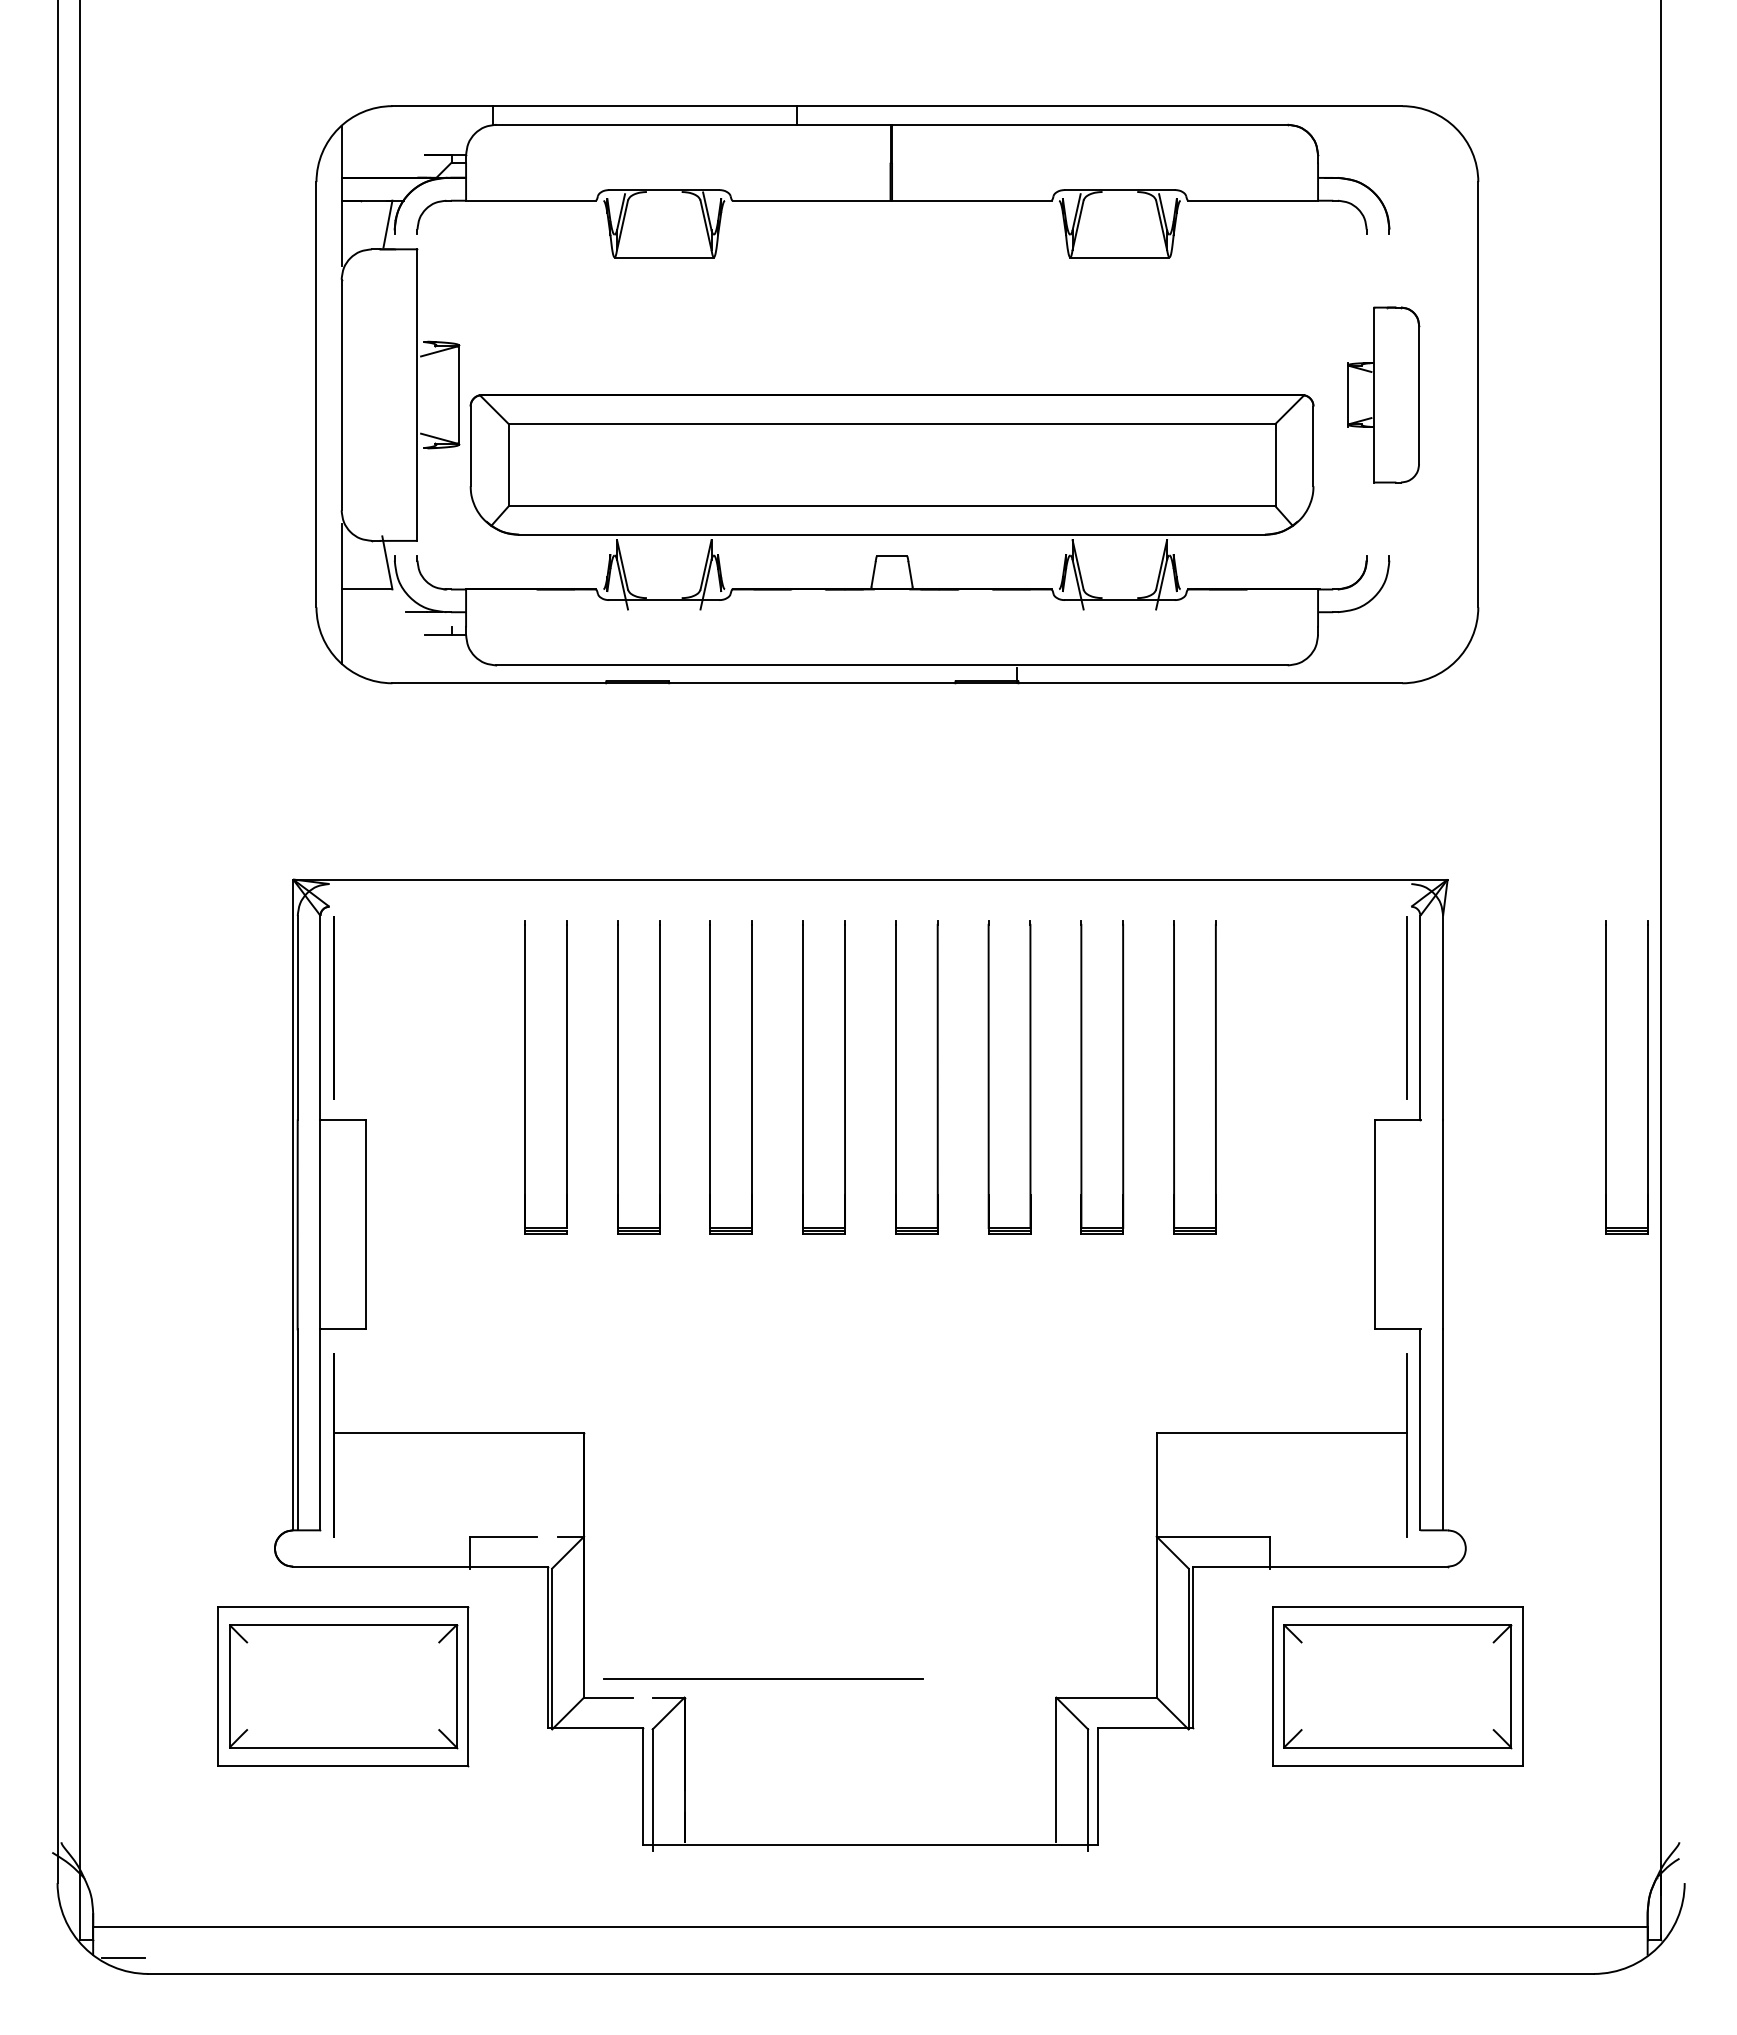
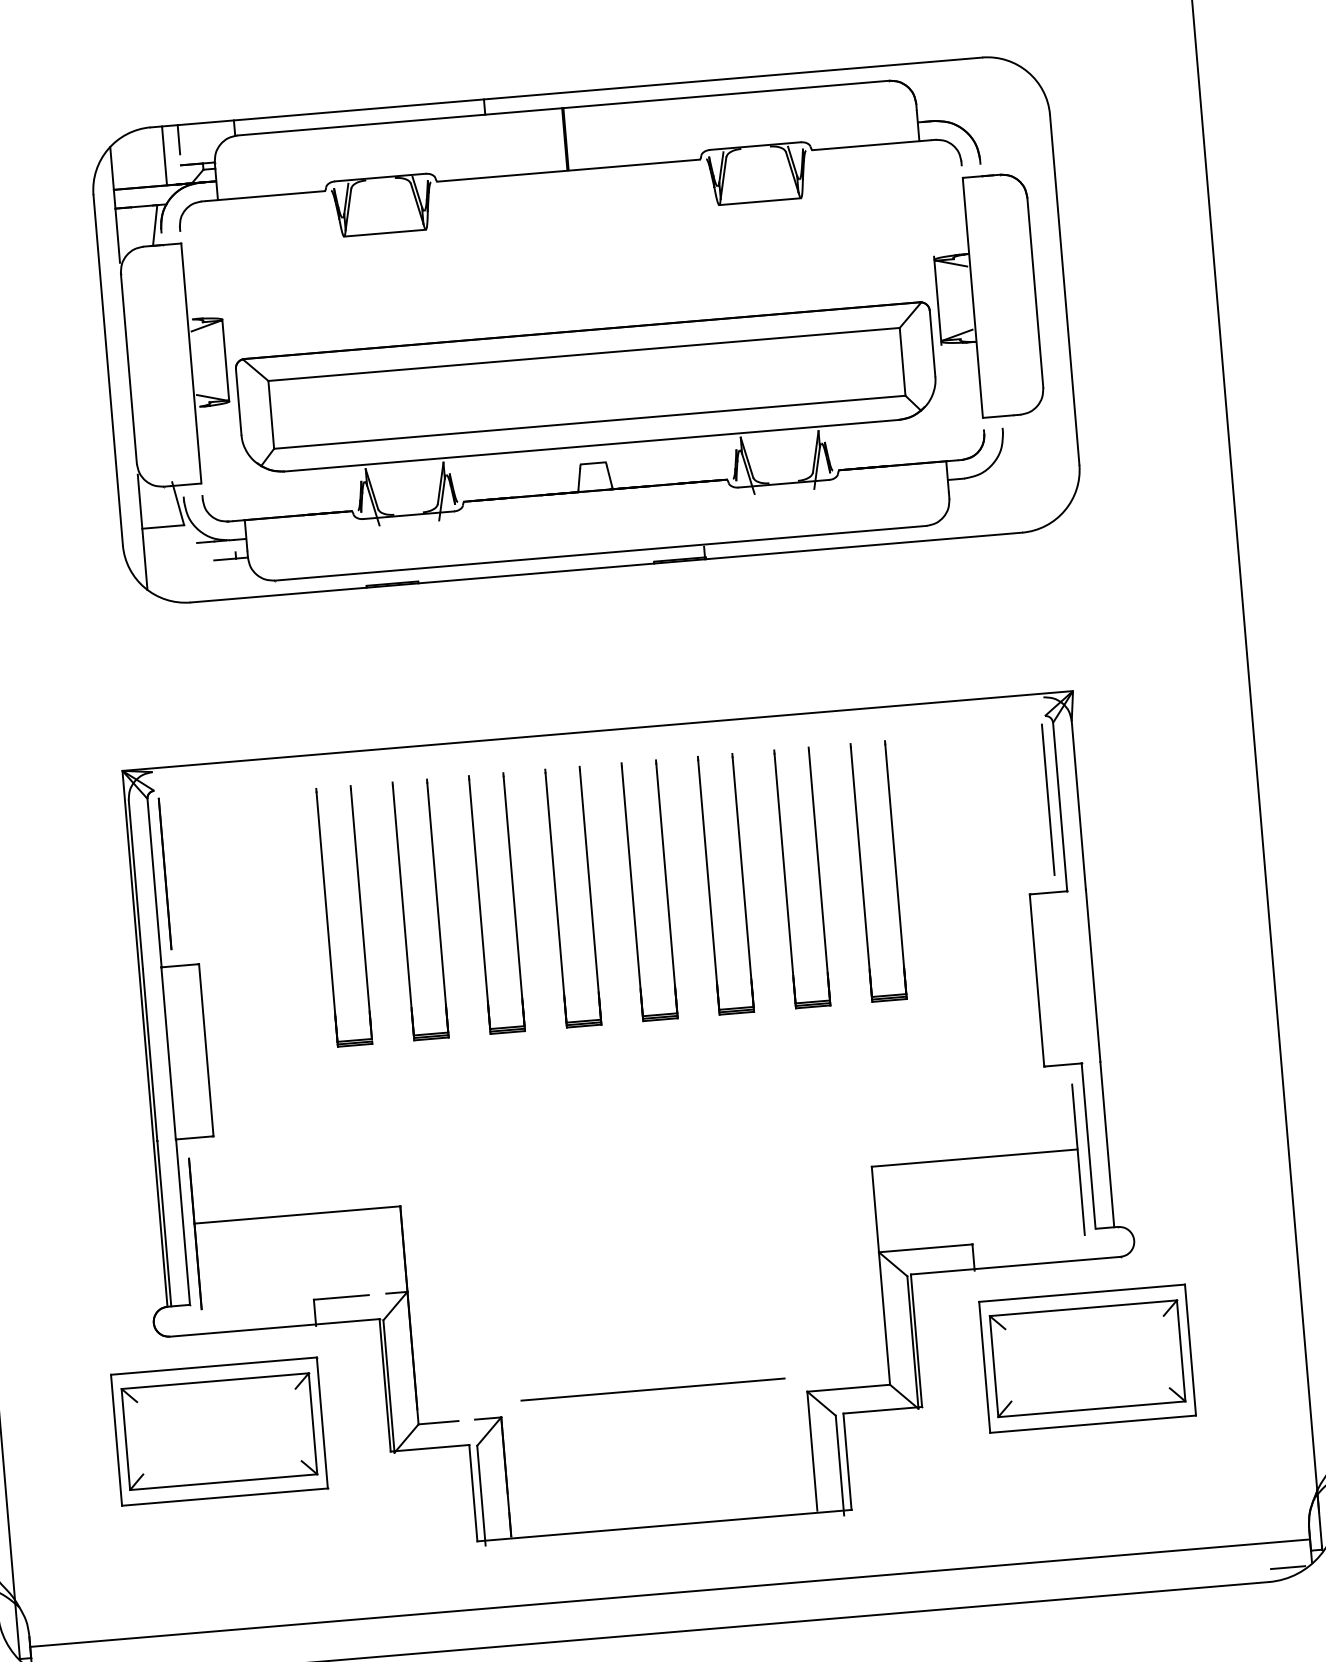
line: (425, 123) -> (179, 139), added
line: (406, 141) -> (164, 155), added
part: (1383, 394) -> (986, 296), size x1.67
part: (1606, 1077) -> (1217, 843), removed
line: (763, 1678) -> (653, 1388), moved
line: (1618, 1958) -> (1288, 1567), added

